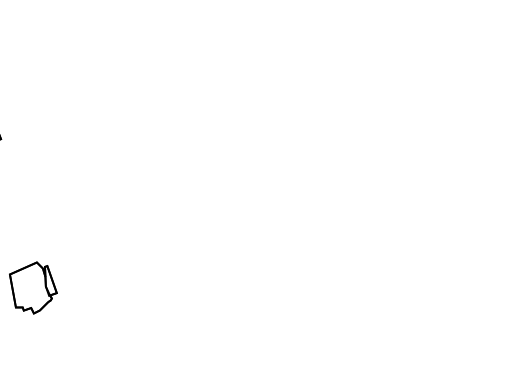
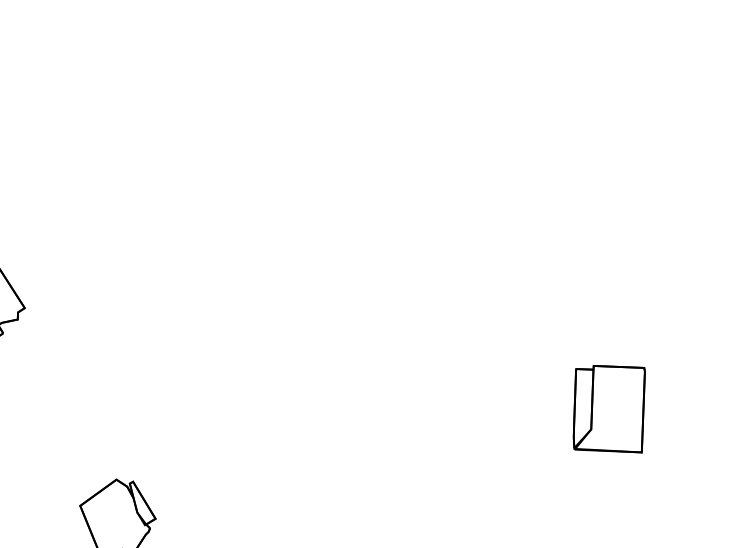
part: (365, 284) -> (610, 409), added

